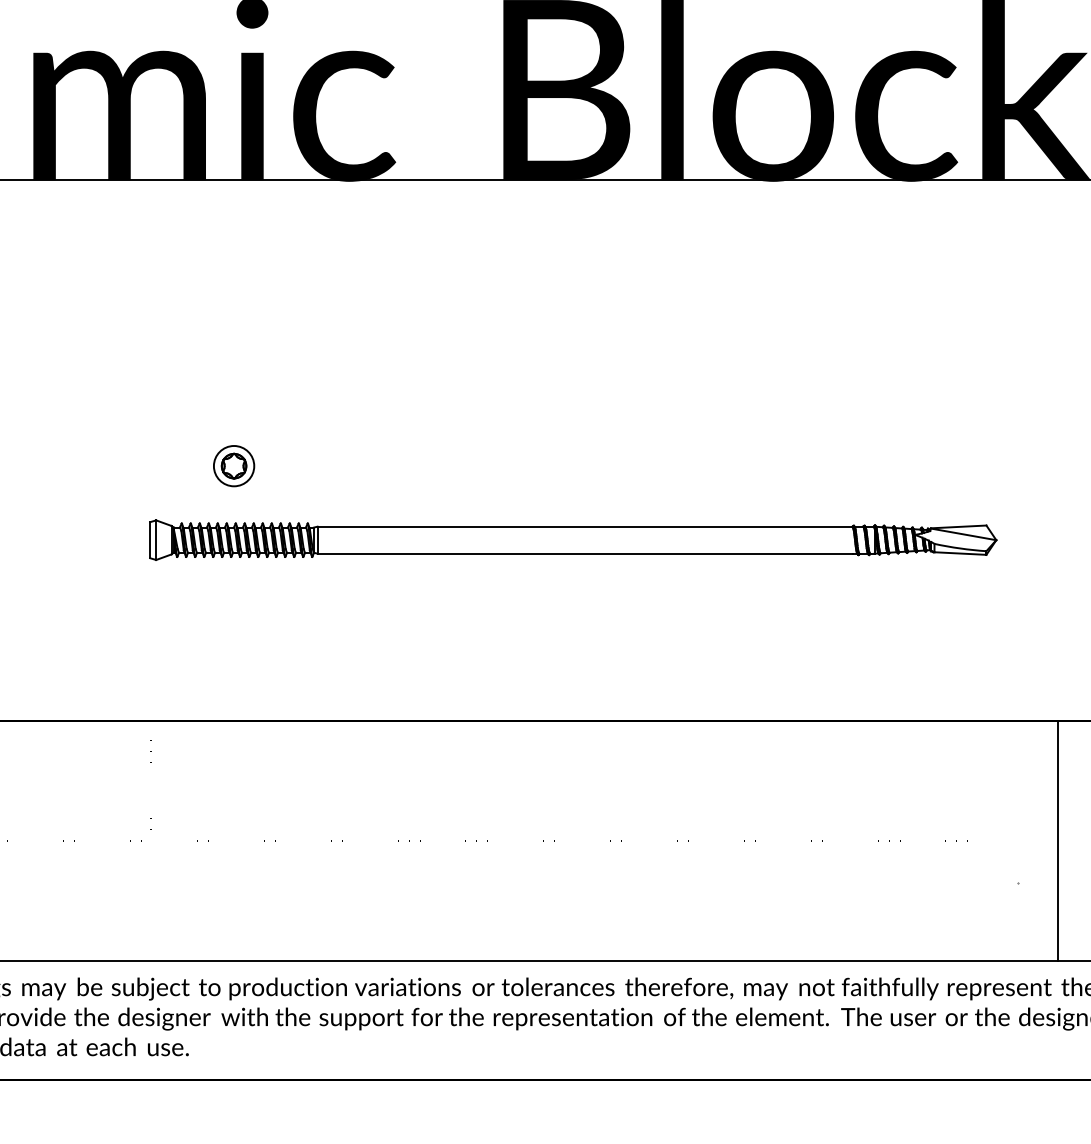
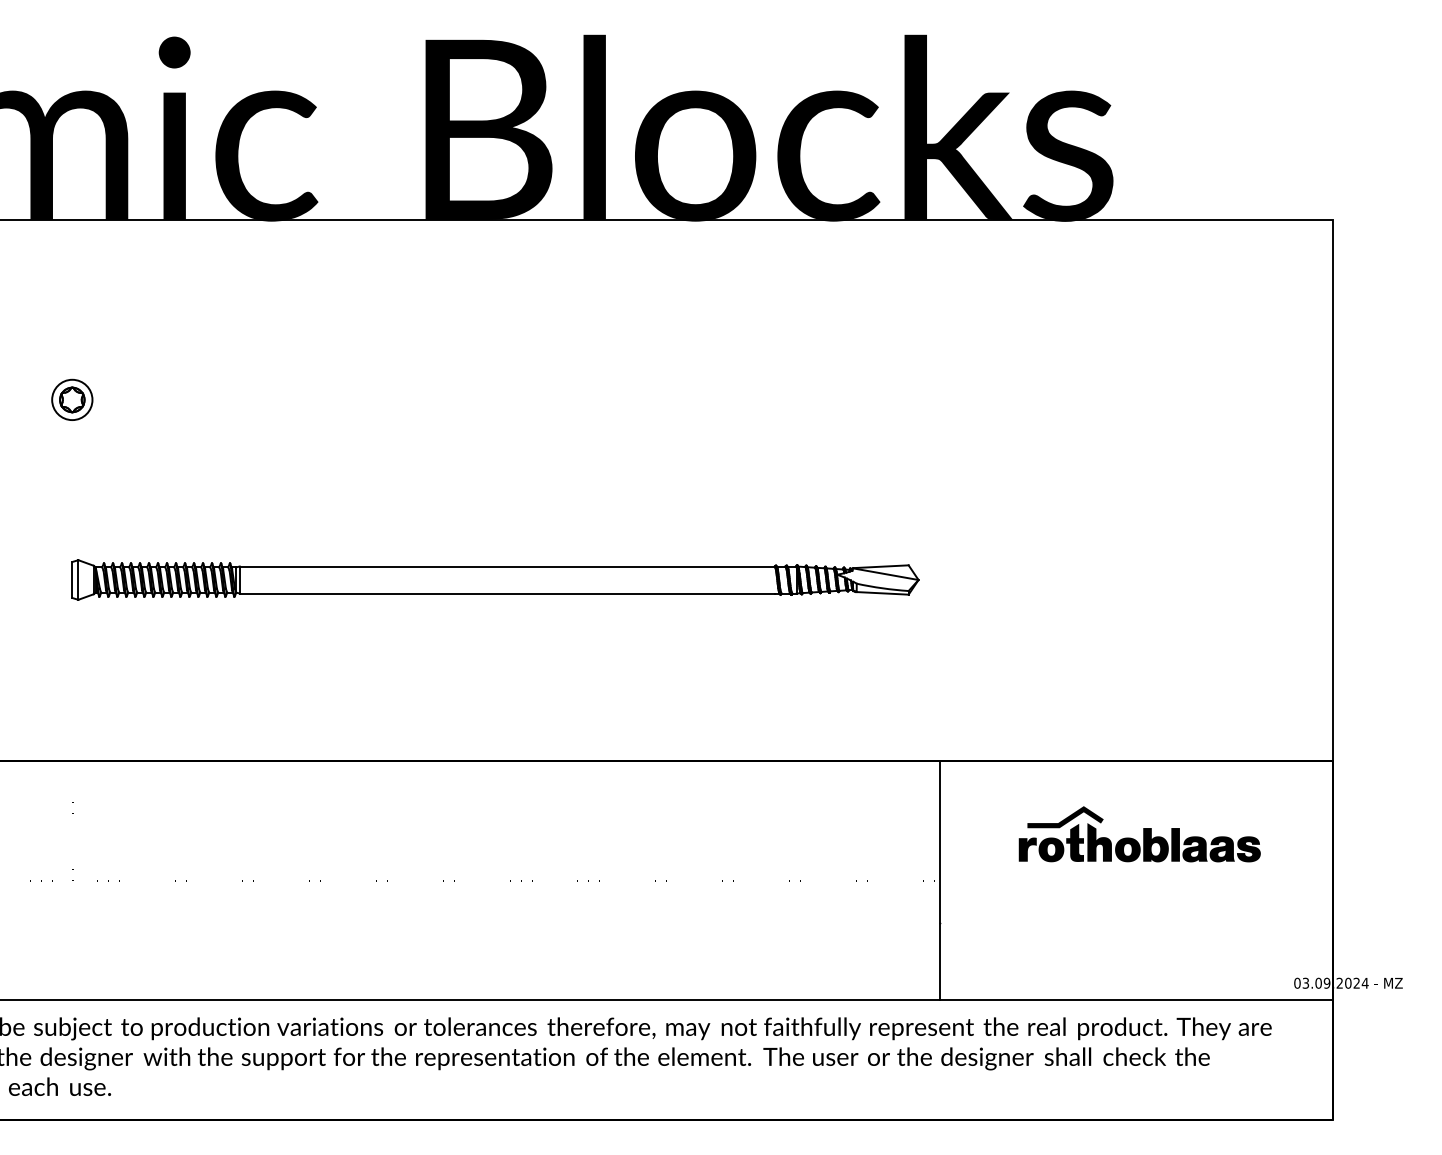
part: (234, 465) -> (72, 399), moved
line: (1058, 840) -> (940, 880), moved

